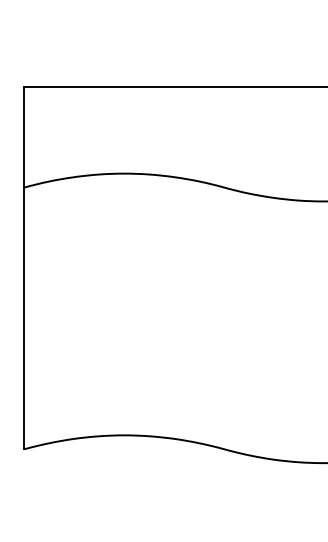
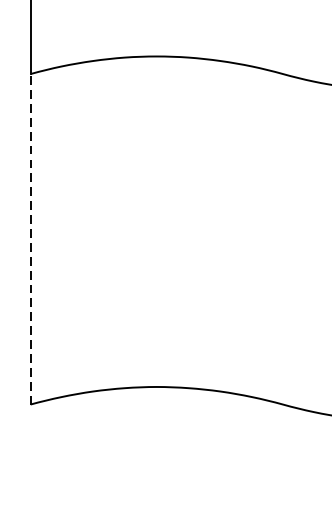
line: (24, 318) -> (30, 239), solid -> dashed

